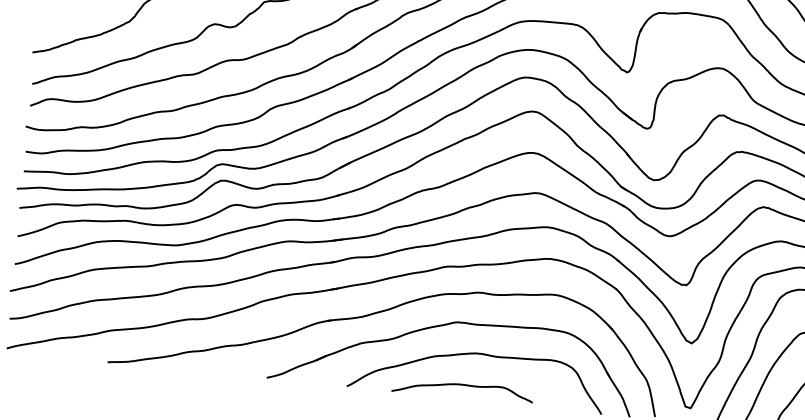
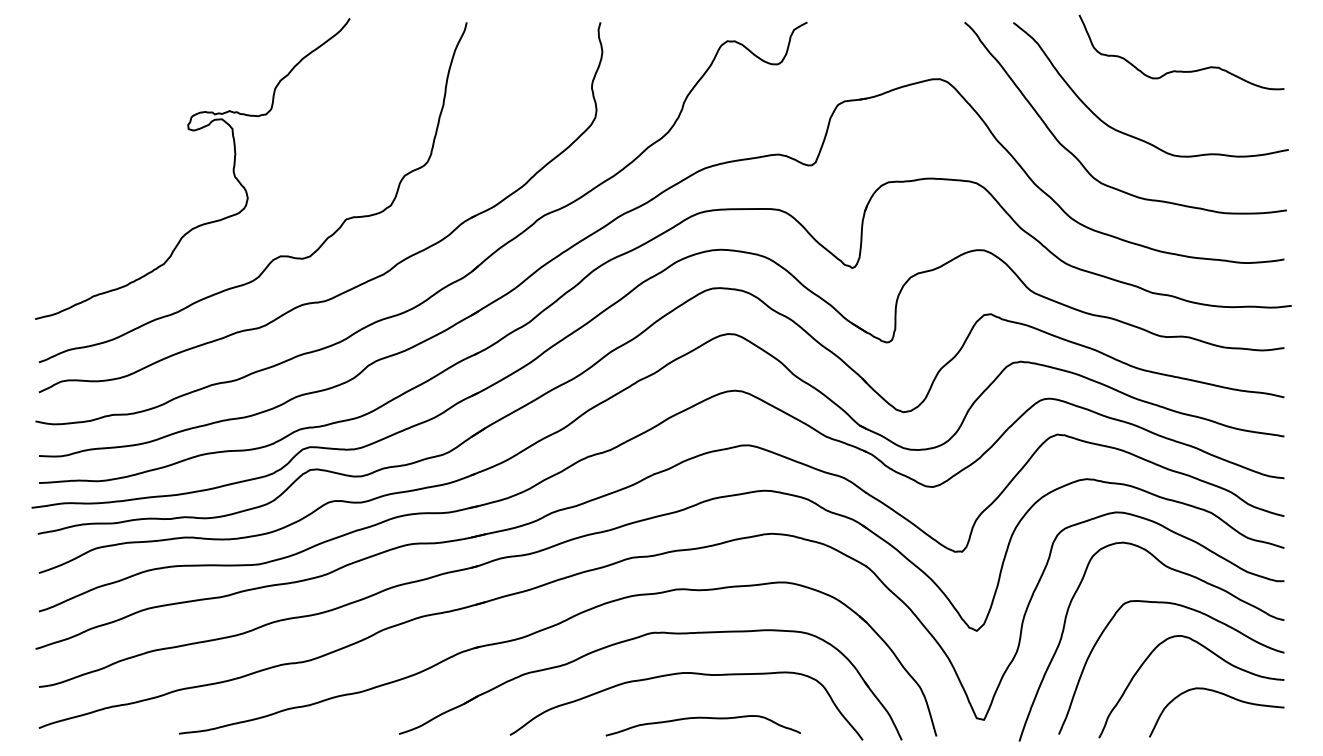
curve: (462, 385) -> (702, 718), moved

